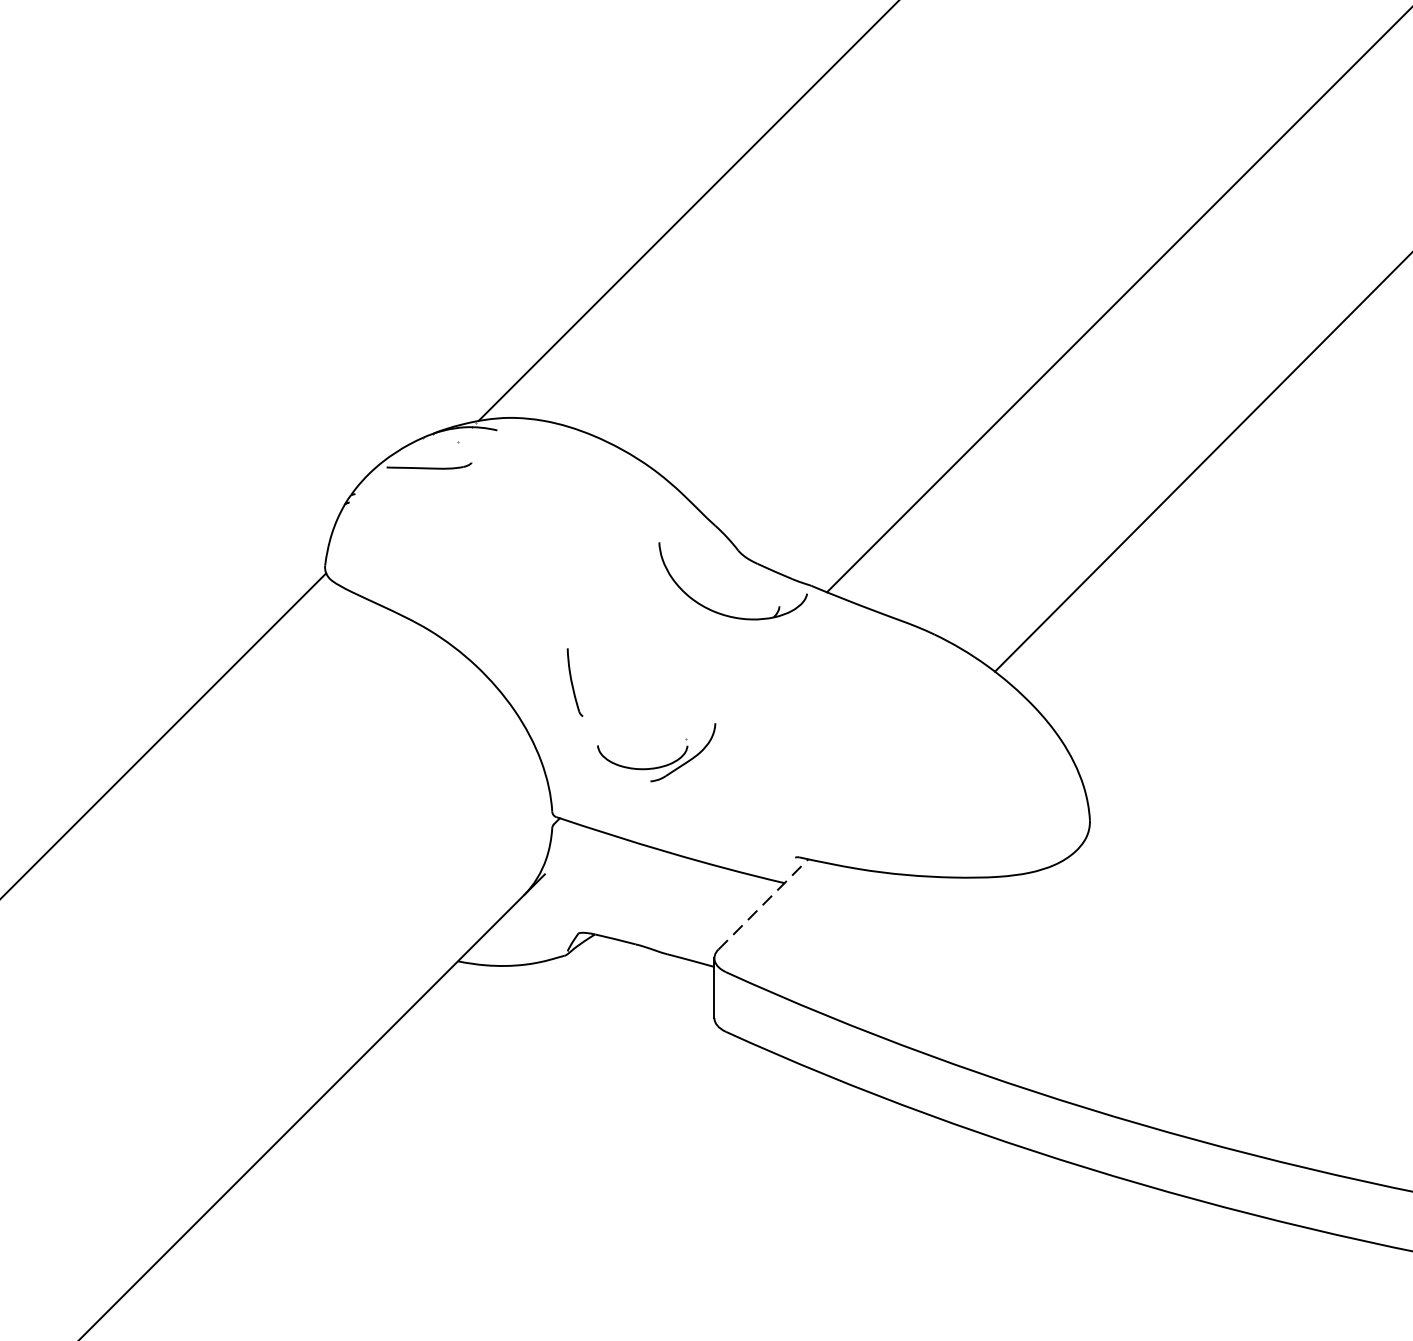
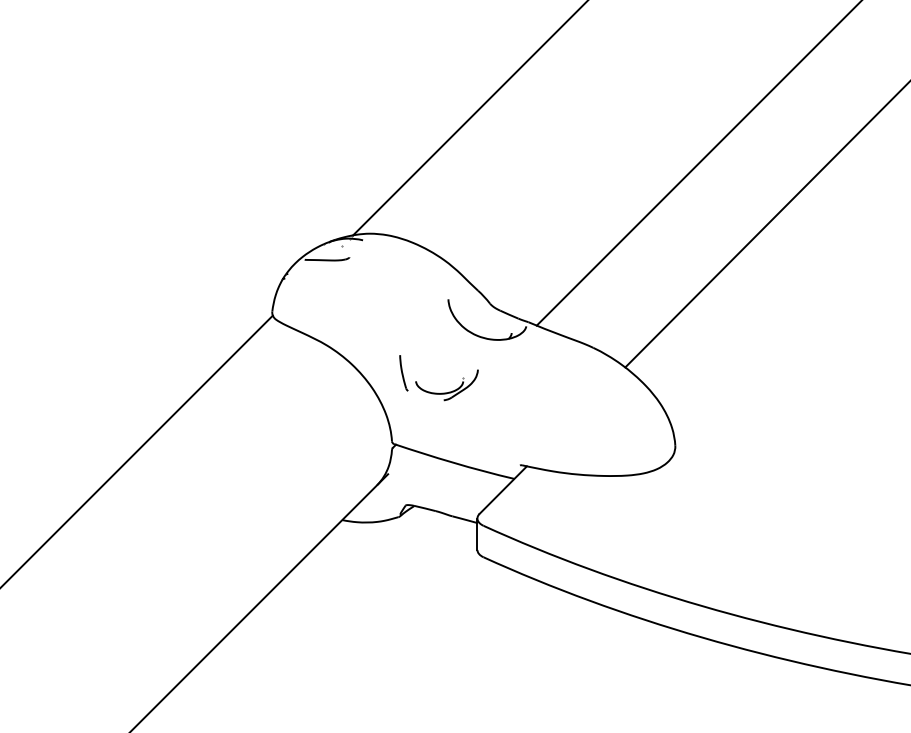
part: (661, 764) -> (449, 391), moved
line: (763, 905) -> (503, 490), dashed -> solid

